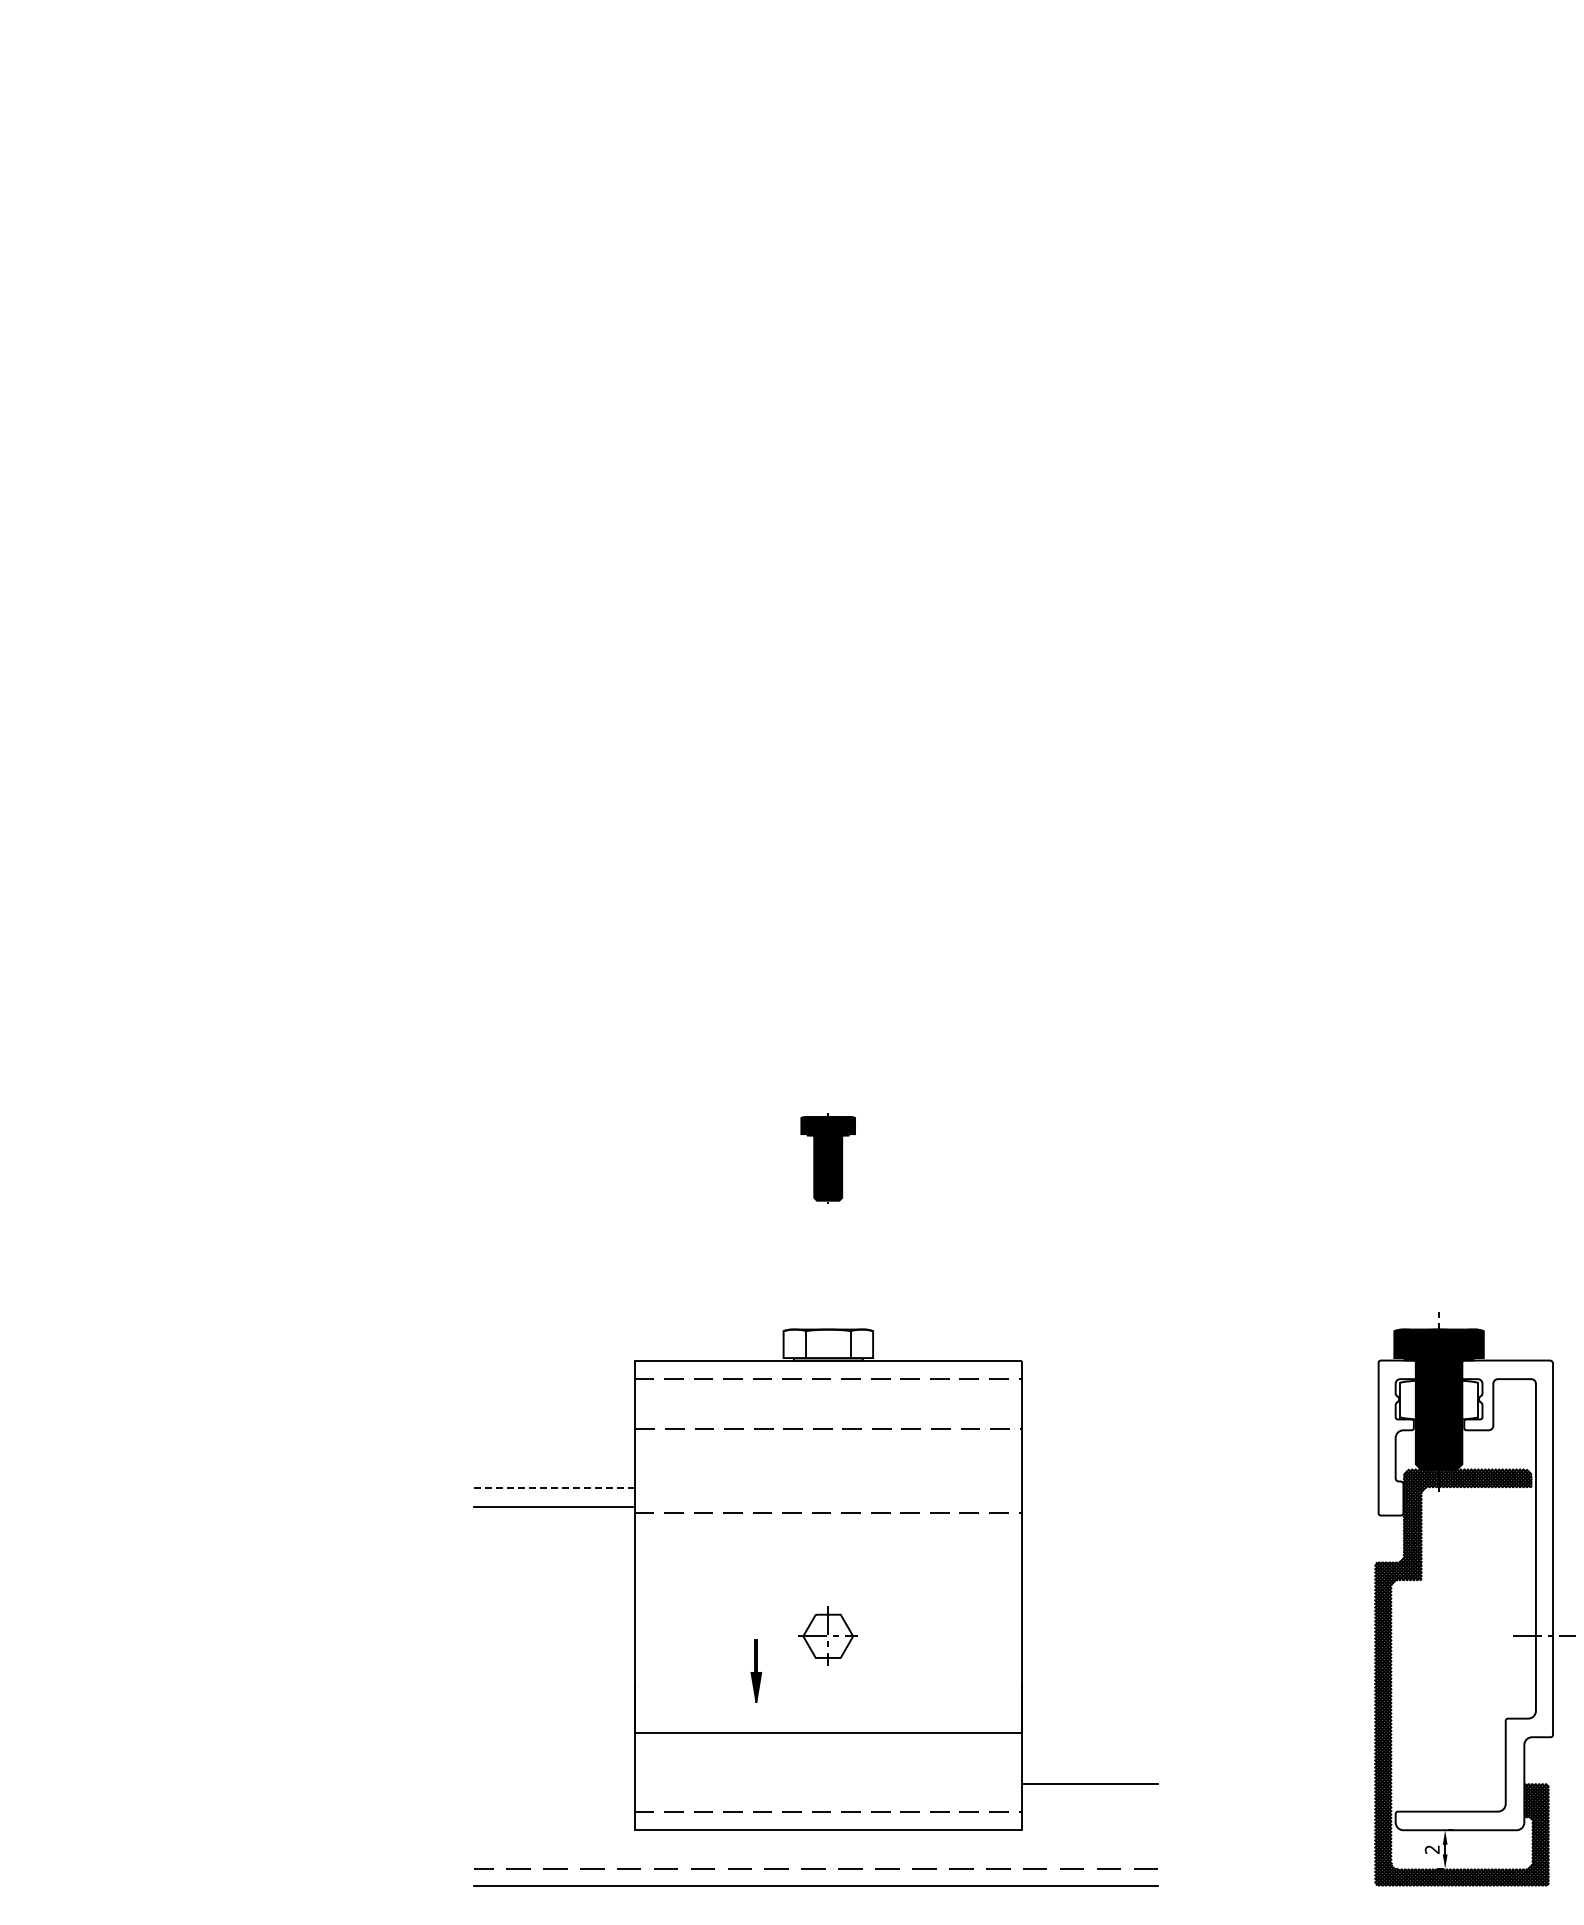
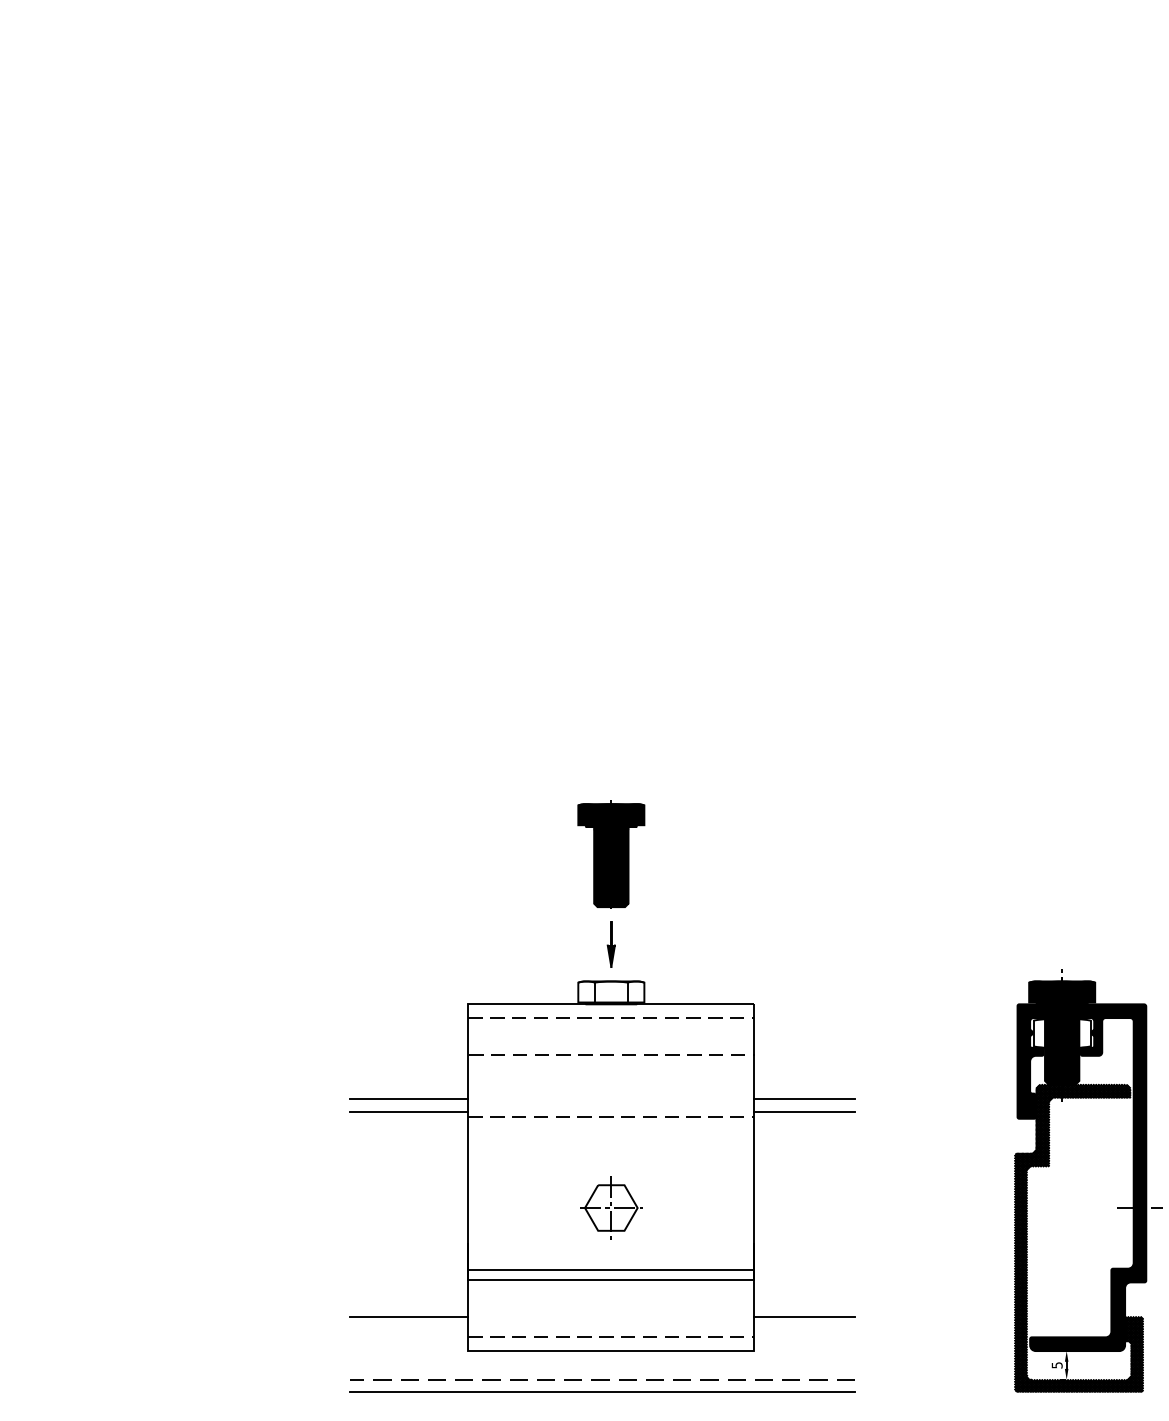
part: (827, 1158) -> (610, 855), size x1.67
line: (553, 1488) -> (408, 1098), dashed -> solid
line: (1090, 1488) -> (804, 1098), added
line: (1090, 1506) -> (804, 1112), added
fill: (1465, 1595) -> (1081, 1177), added
part: (827, 1635) -> (610, 1207), size x1.43
part: (756, 1670) -> (611, 943), moved
line: (828, 1720) -> (611, 1270), added
line: (554, 1783) -> (409, 1316), added
text: (1431, 1849) -> (1056, 1365), 2 -> 5

